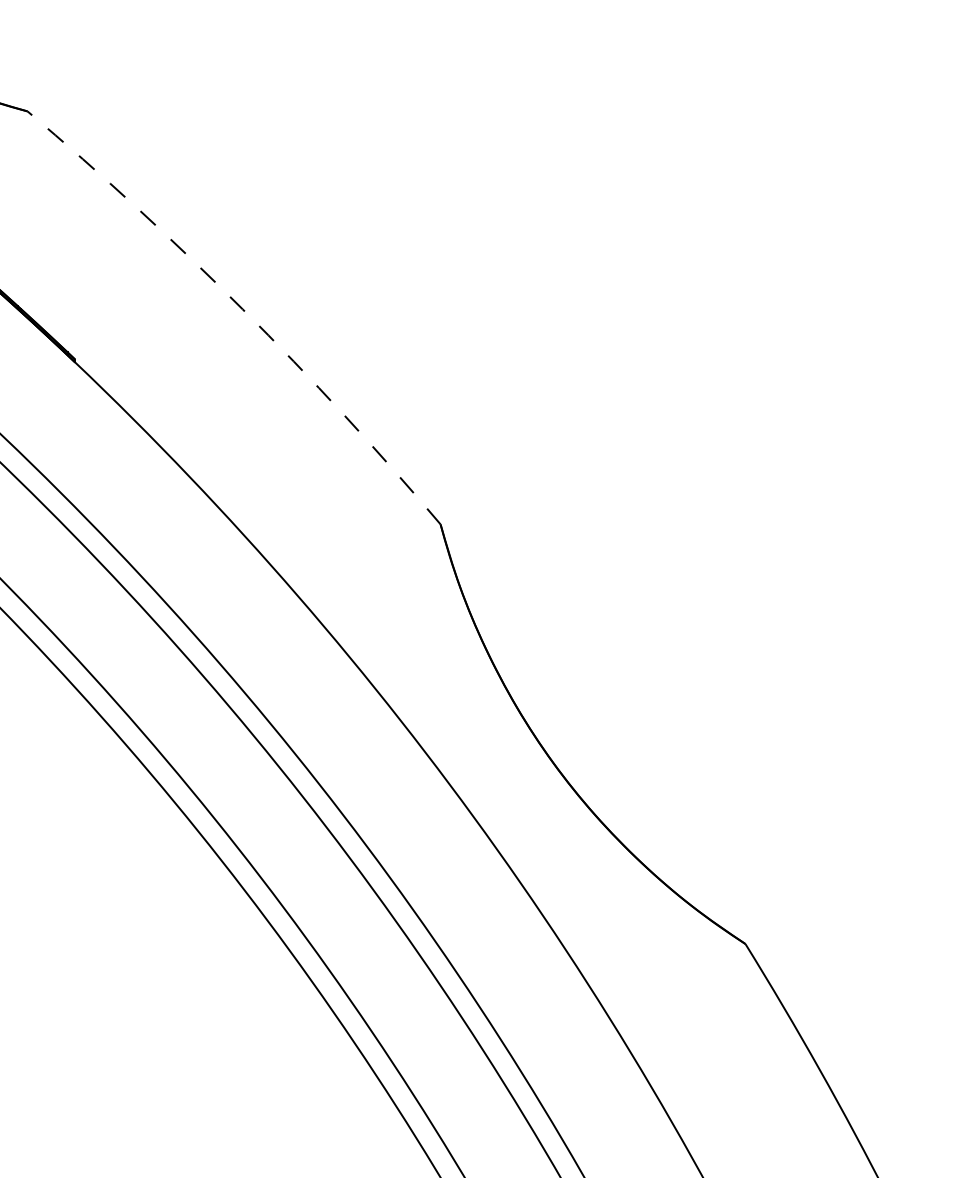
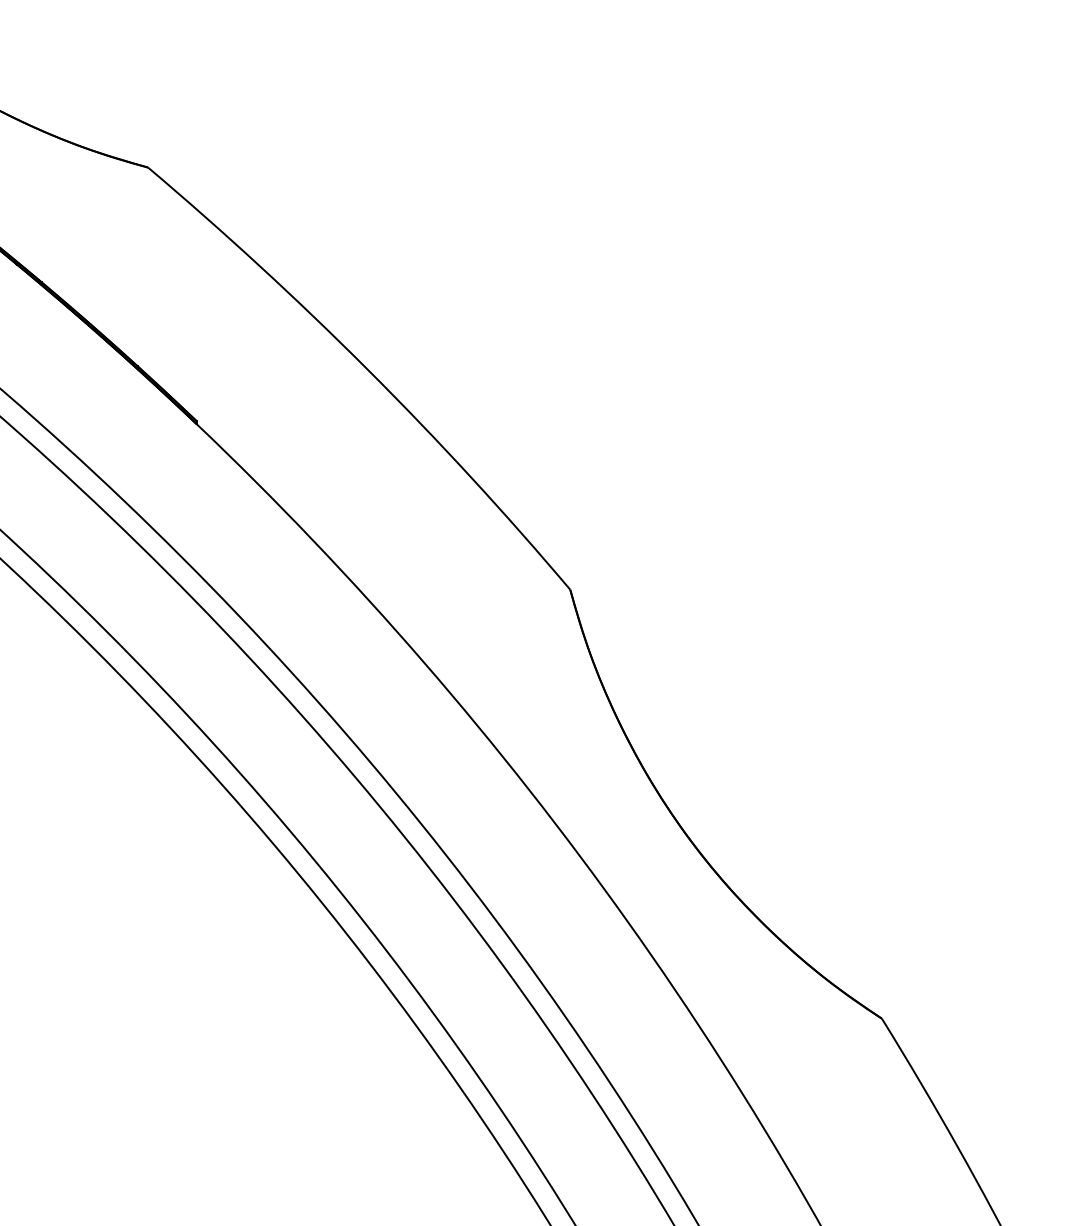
arc: (242, 308) -> (367, 369), dashed -> solid

